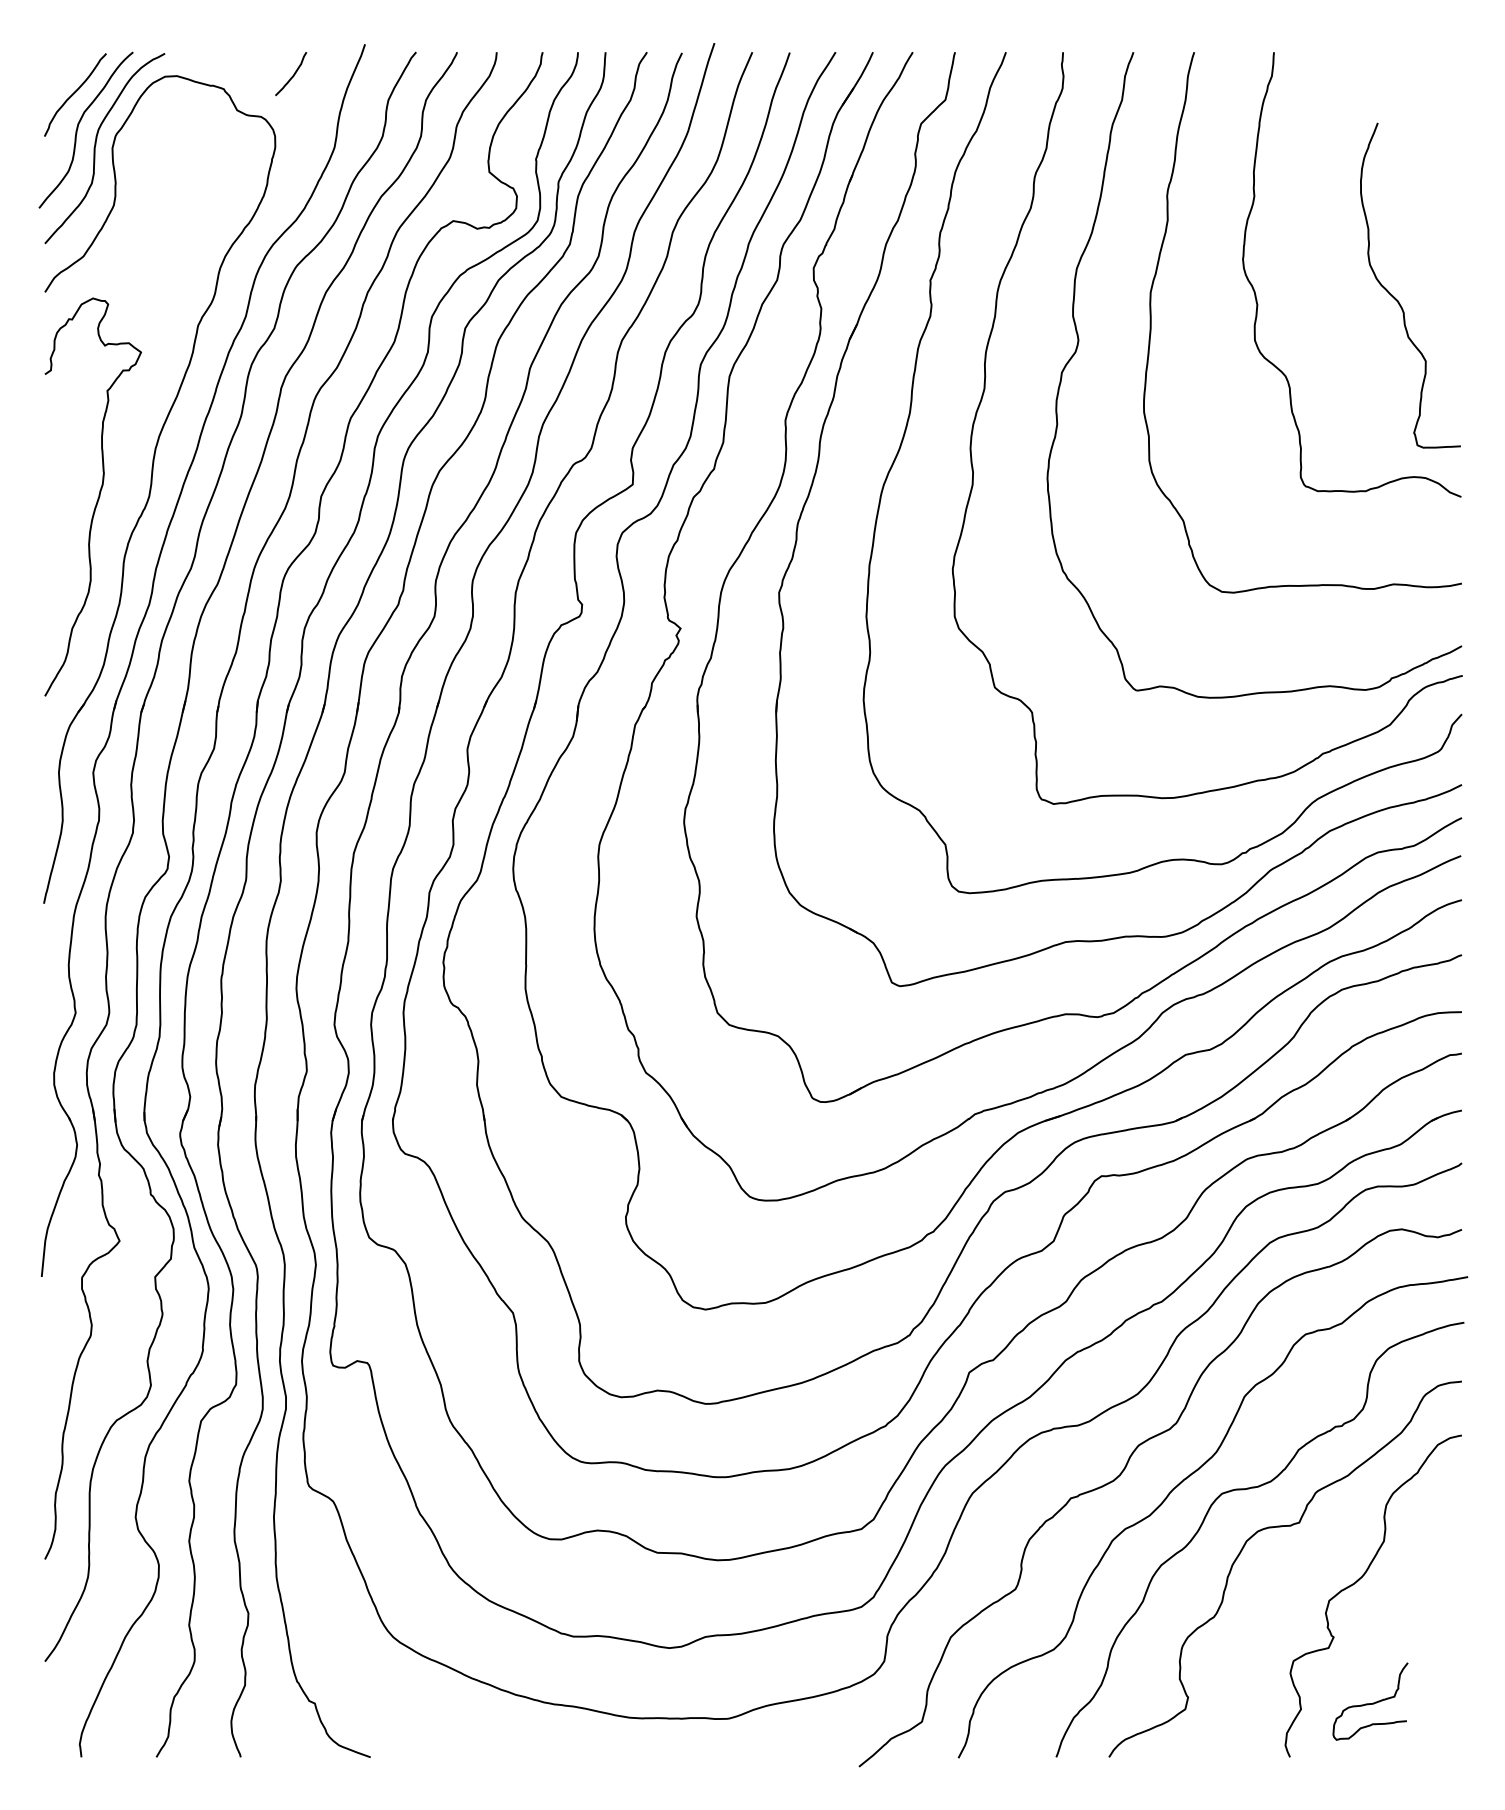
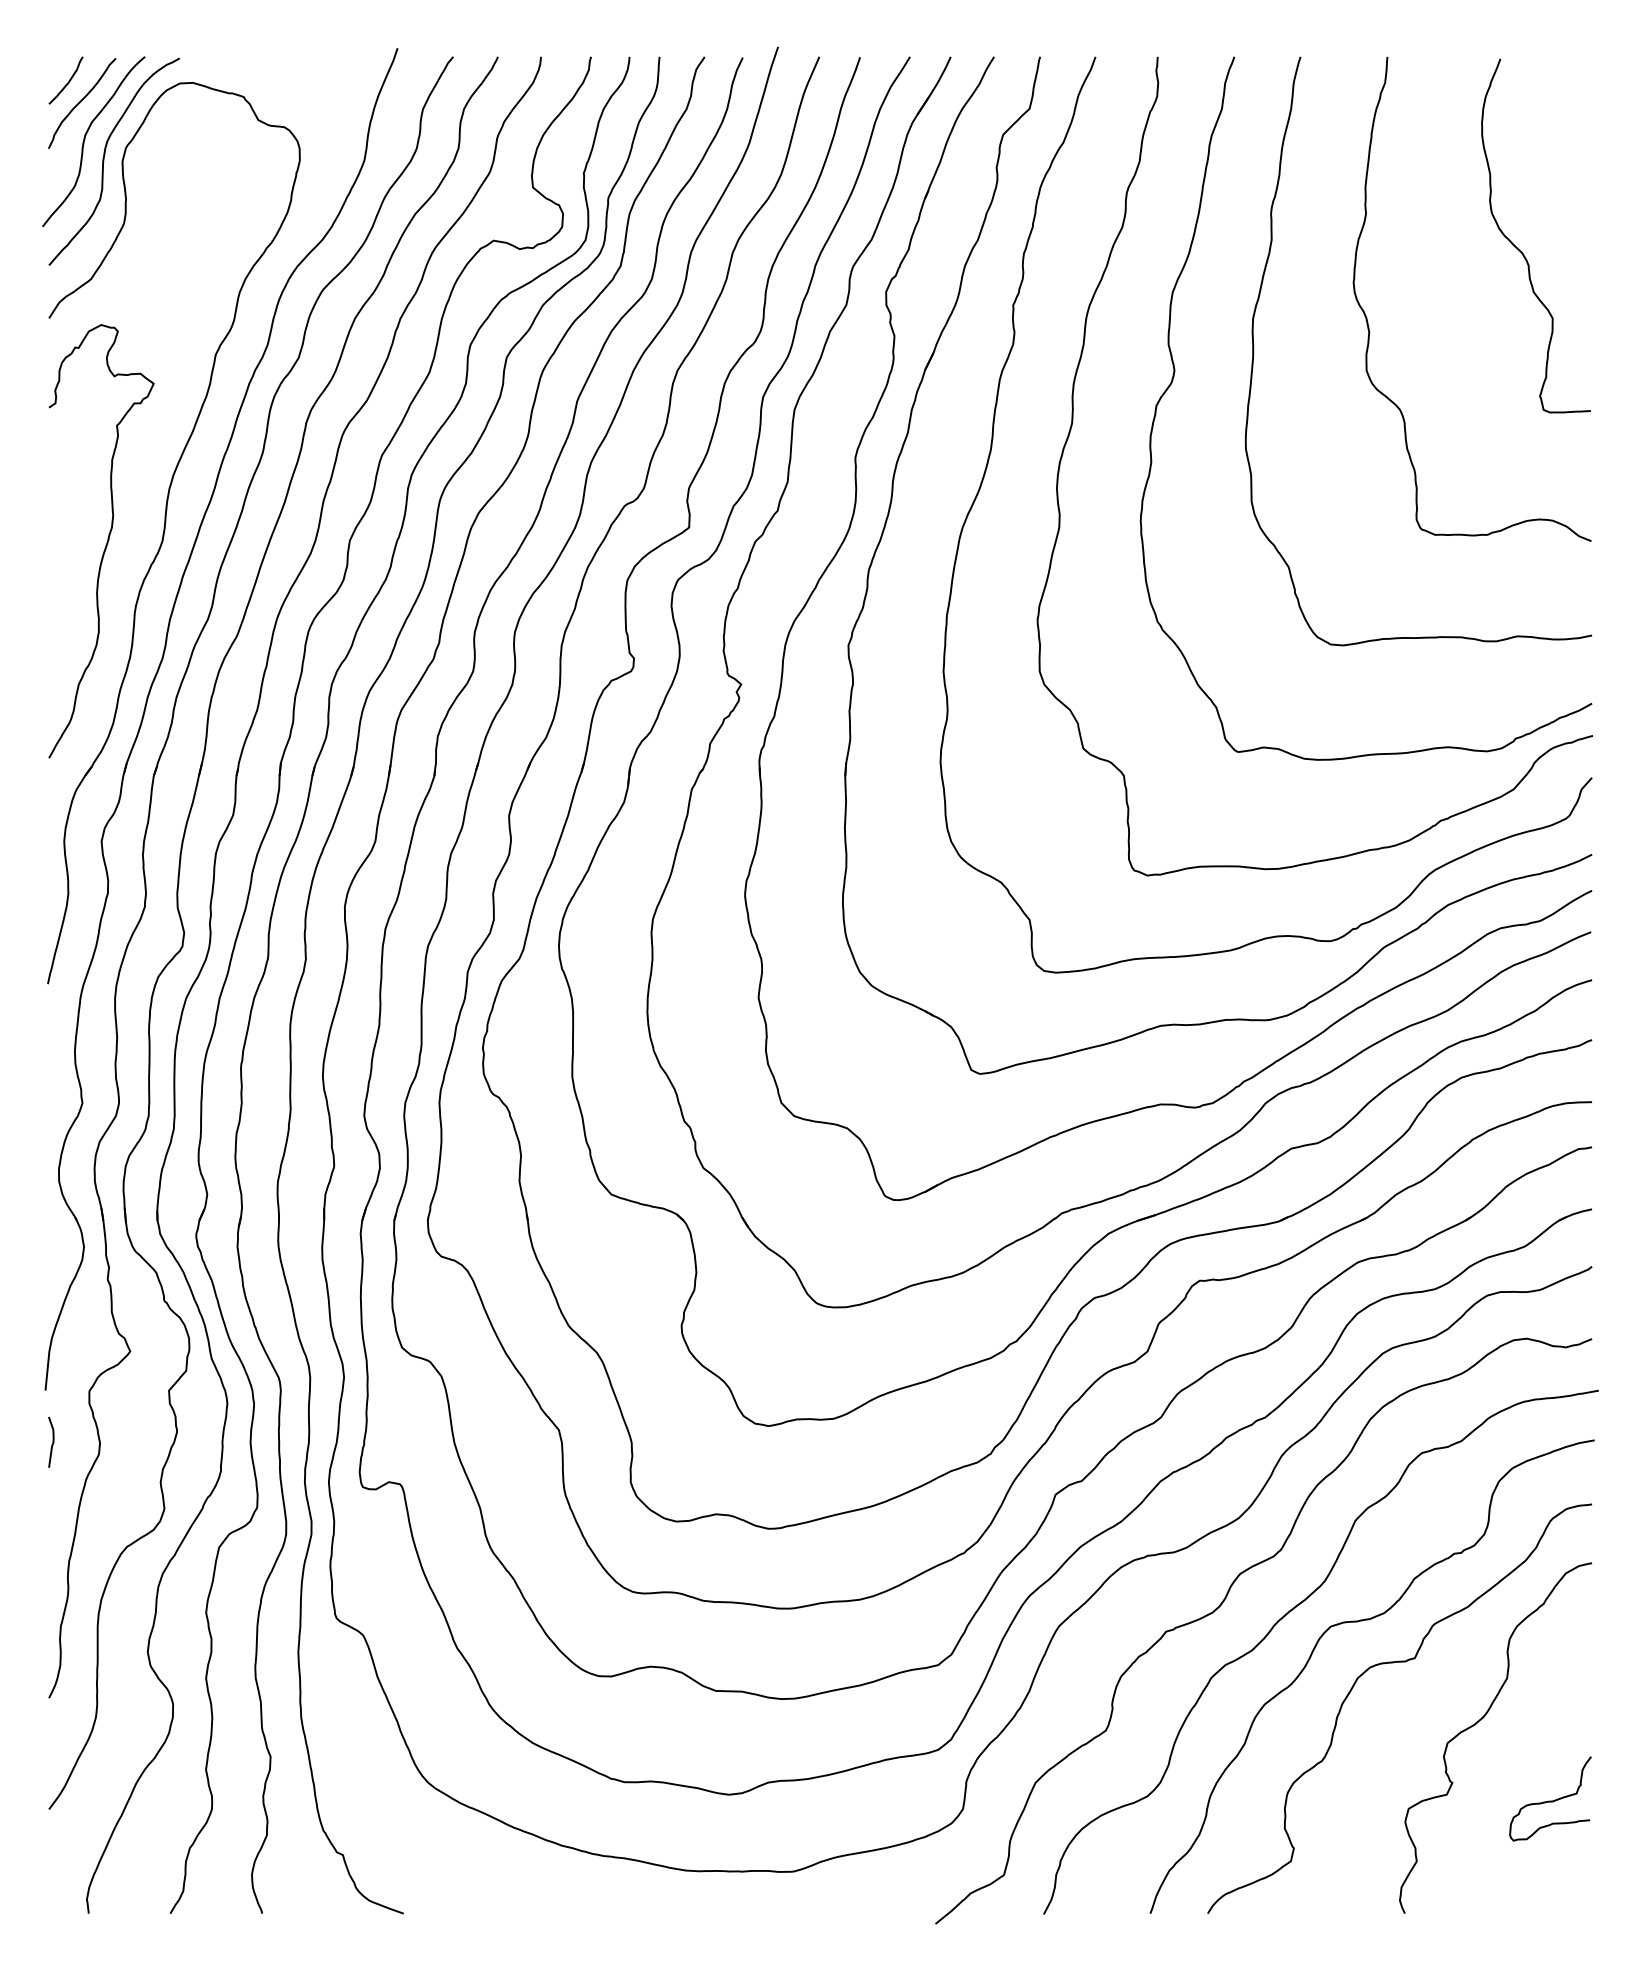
curve: (292, 75) -> (67, 82), moved
curve: (1396, 298) -> (1520, 250), moved
curve: (48, 1323) -> (52, 1441), added
curve: (1370, 1703) -> (1550, 1800), moved

